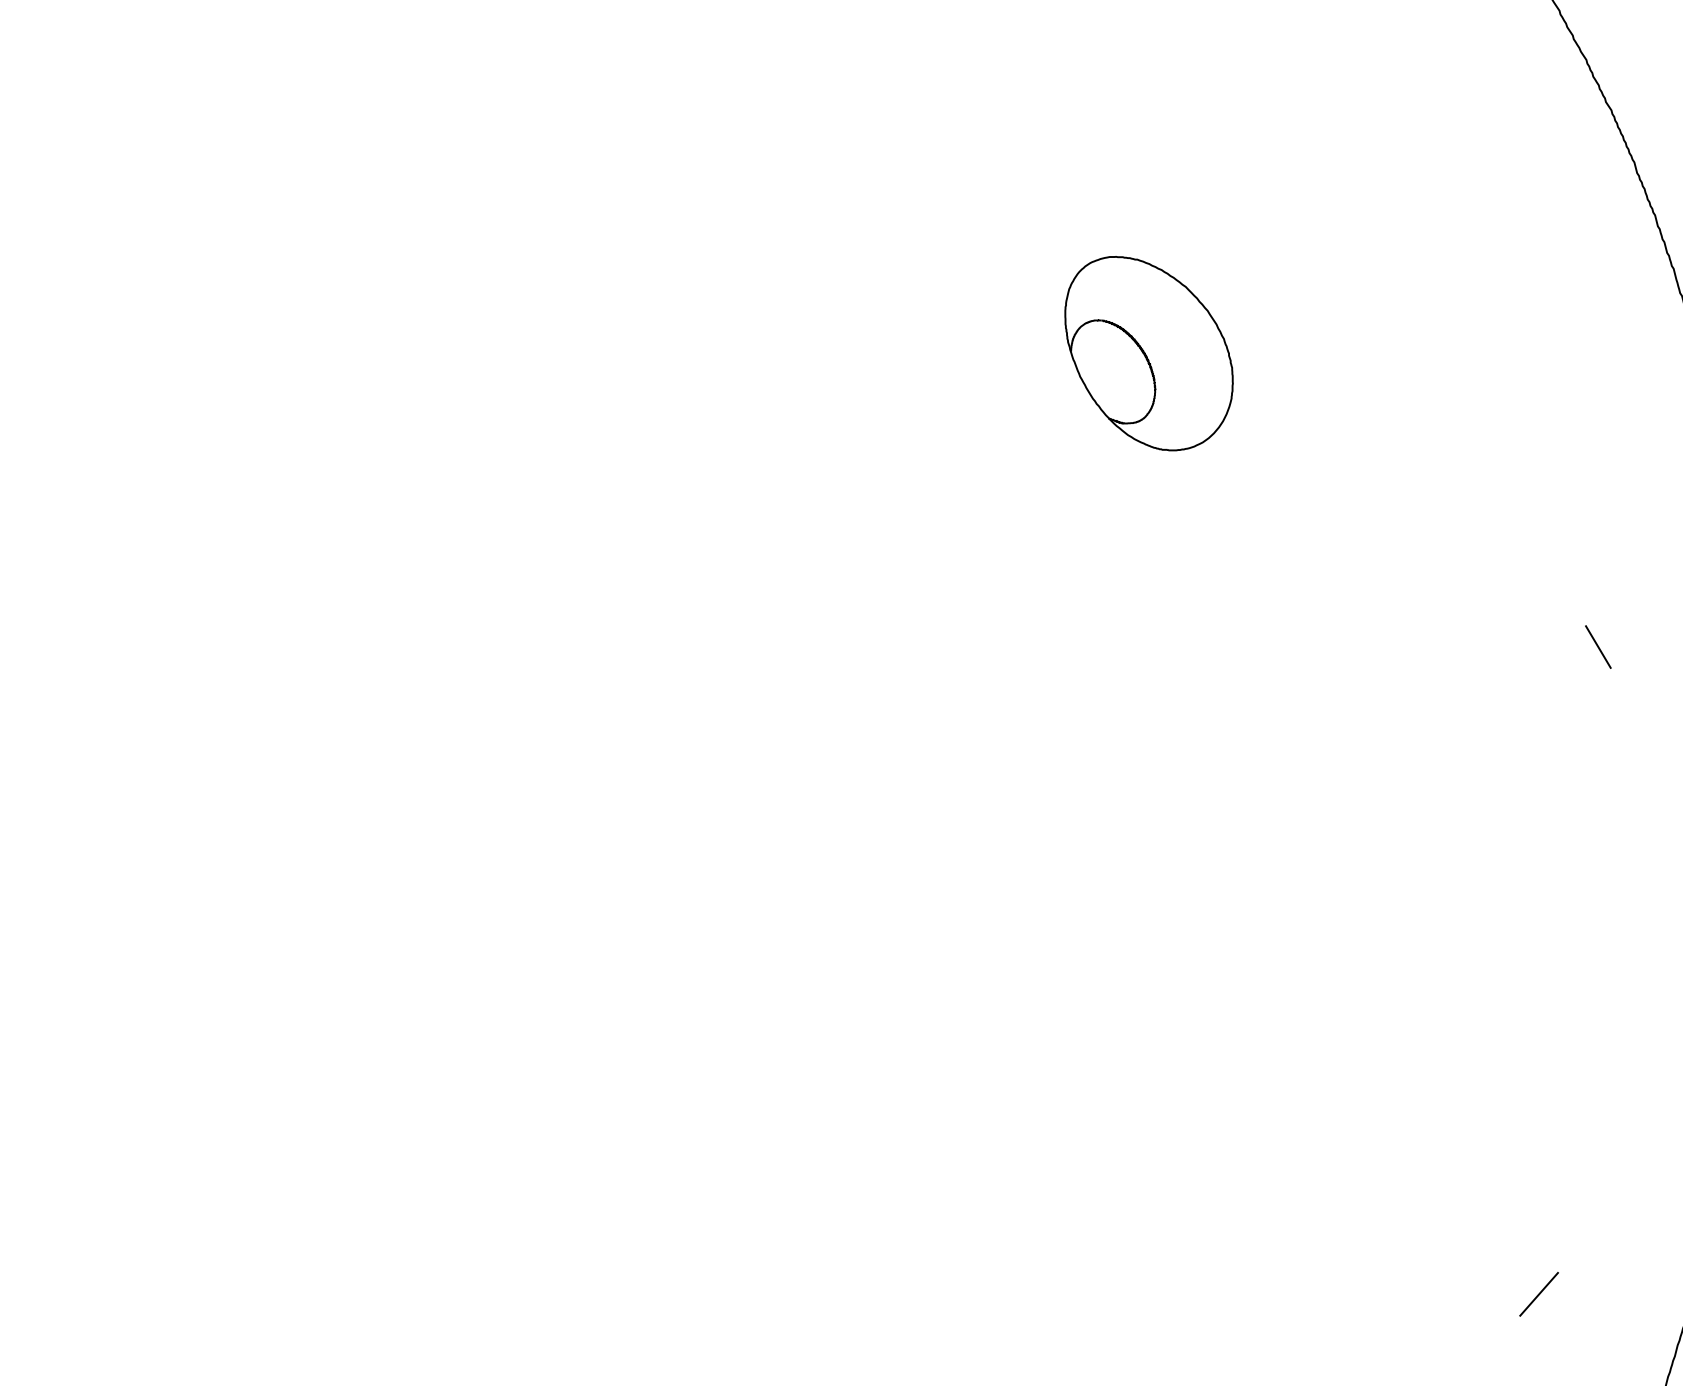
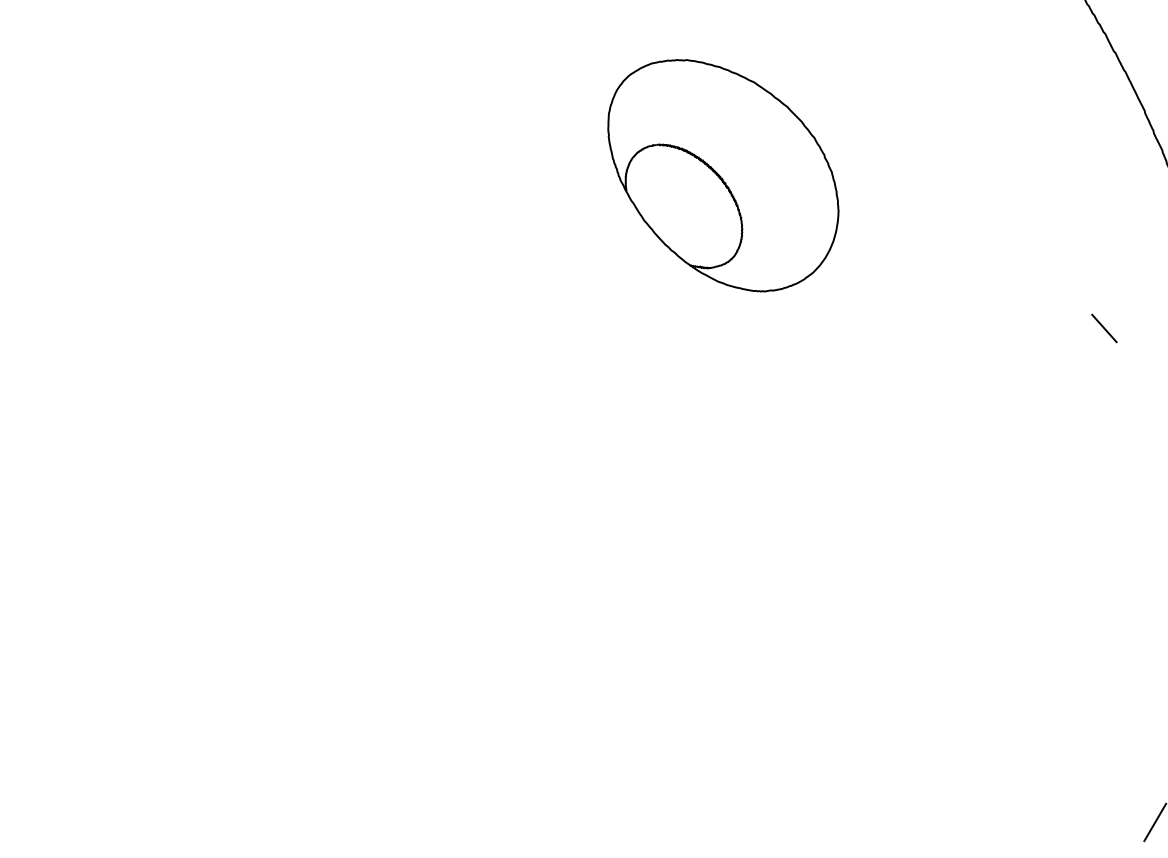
part: (1148, 353) -> (723, 174), size x1.67

